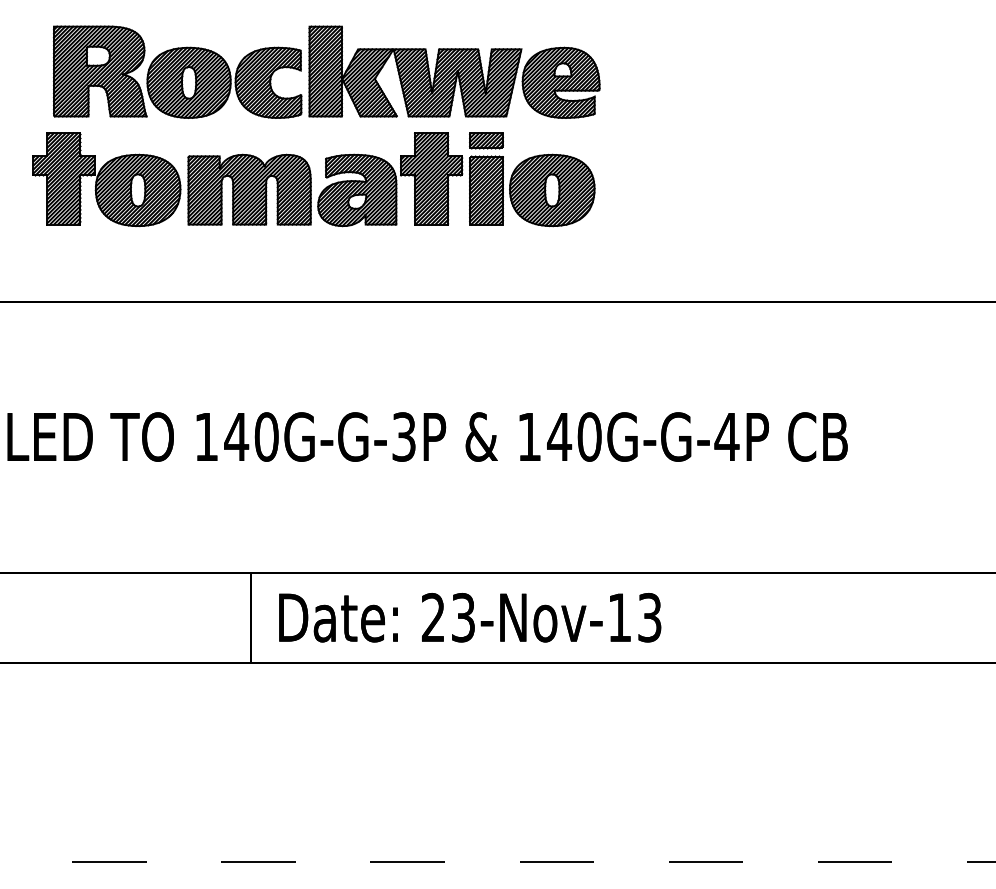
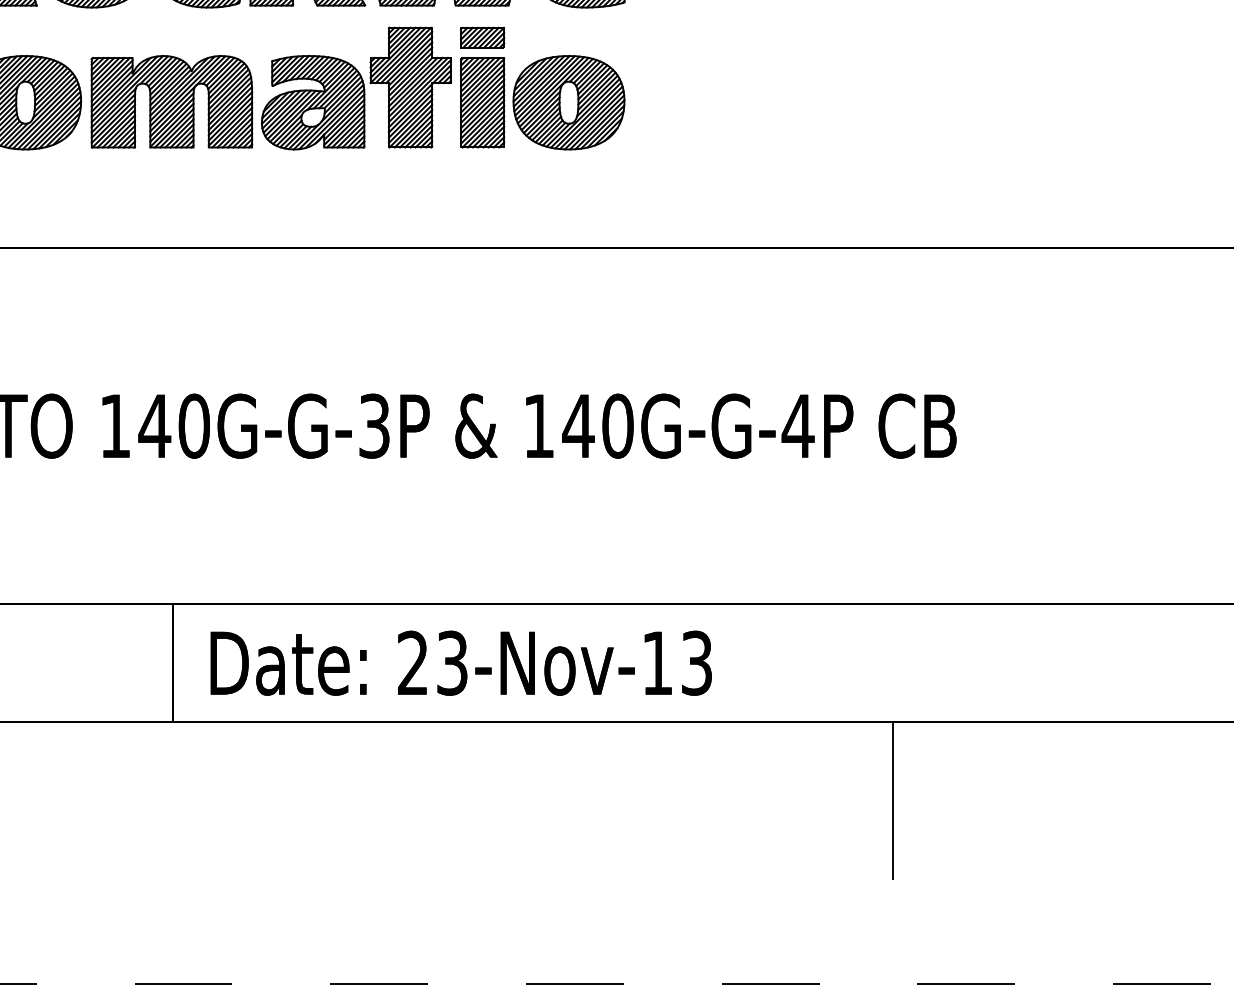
line: (799, 722) -> (893, 800), added

